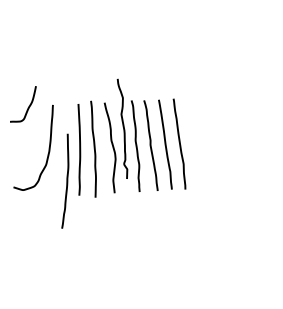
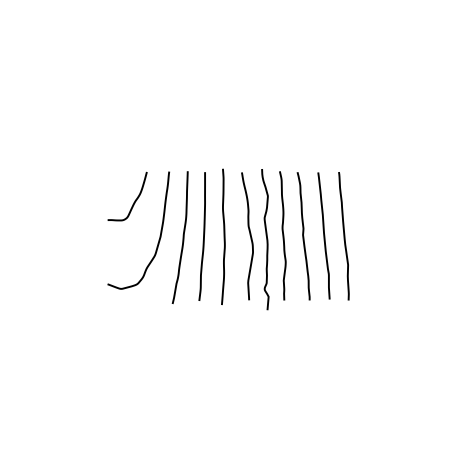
curve: (28, 106) -> (134, 200), moved
curve: (123, 128) -> (266, 239), moved
curve: (66, 181) -> (182, 237), moved

